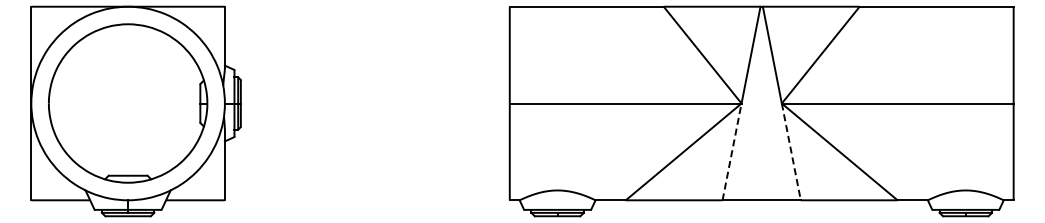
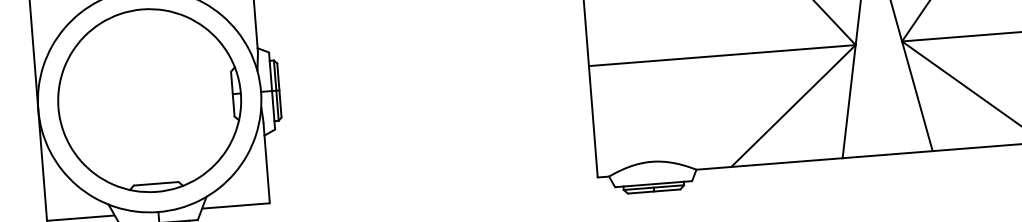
line: (732, 151) -> (849, 101), dashed -> solid
line: (791, 152) -> (917, 96), dashed -> solid

